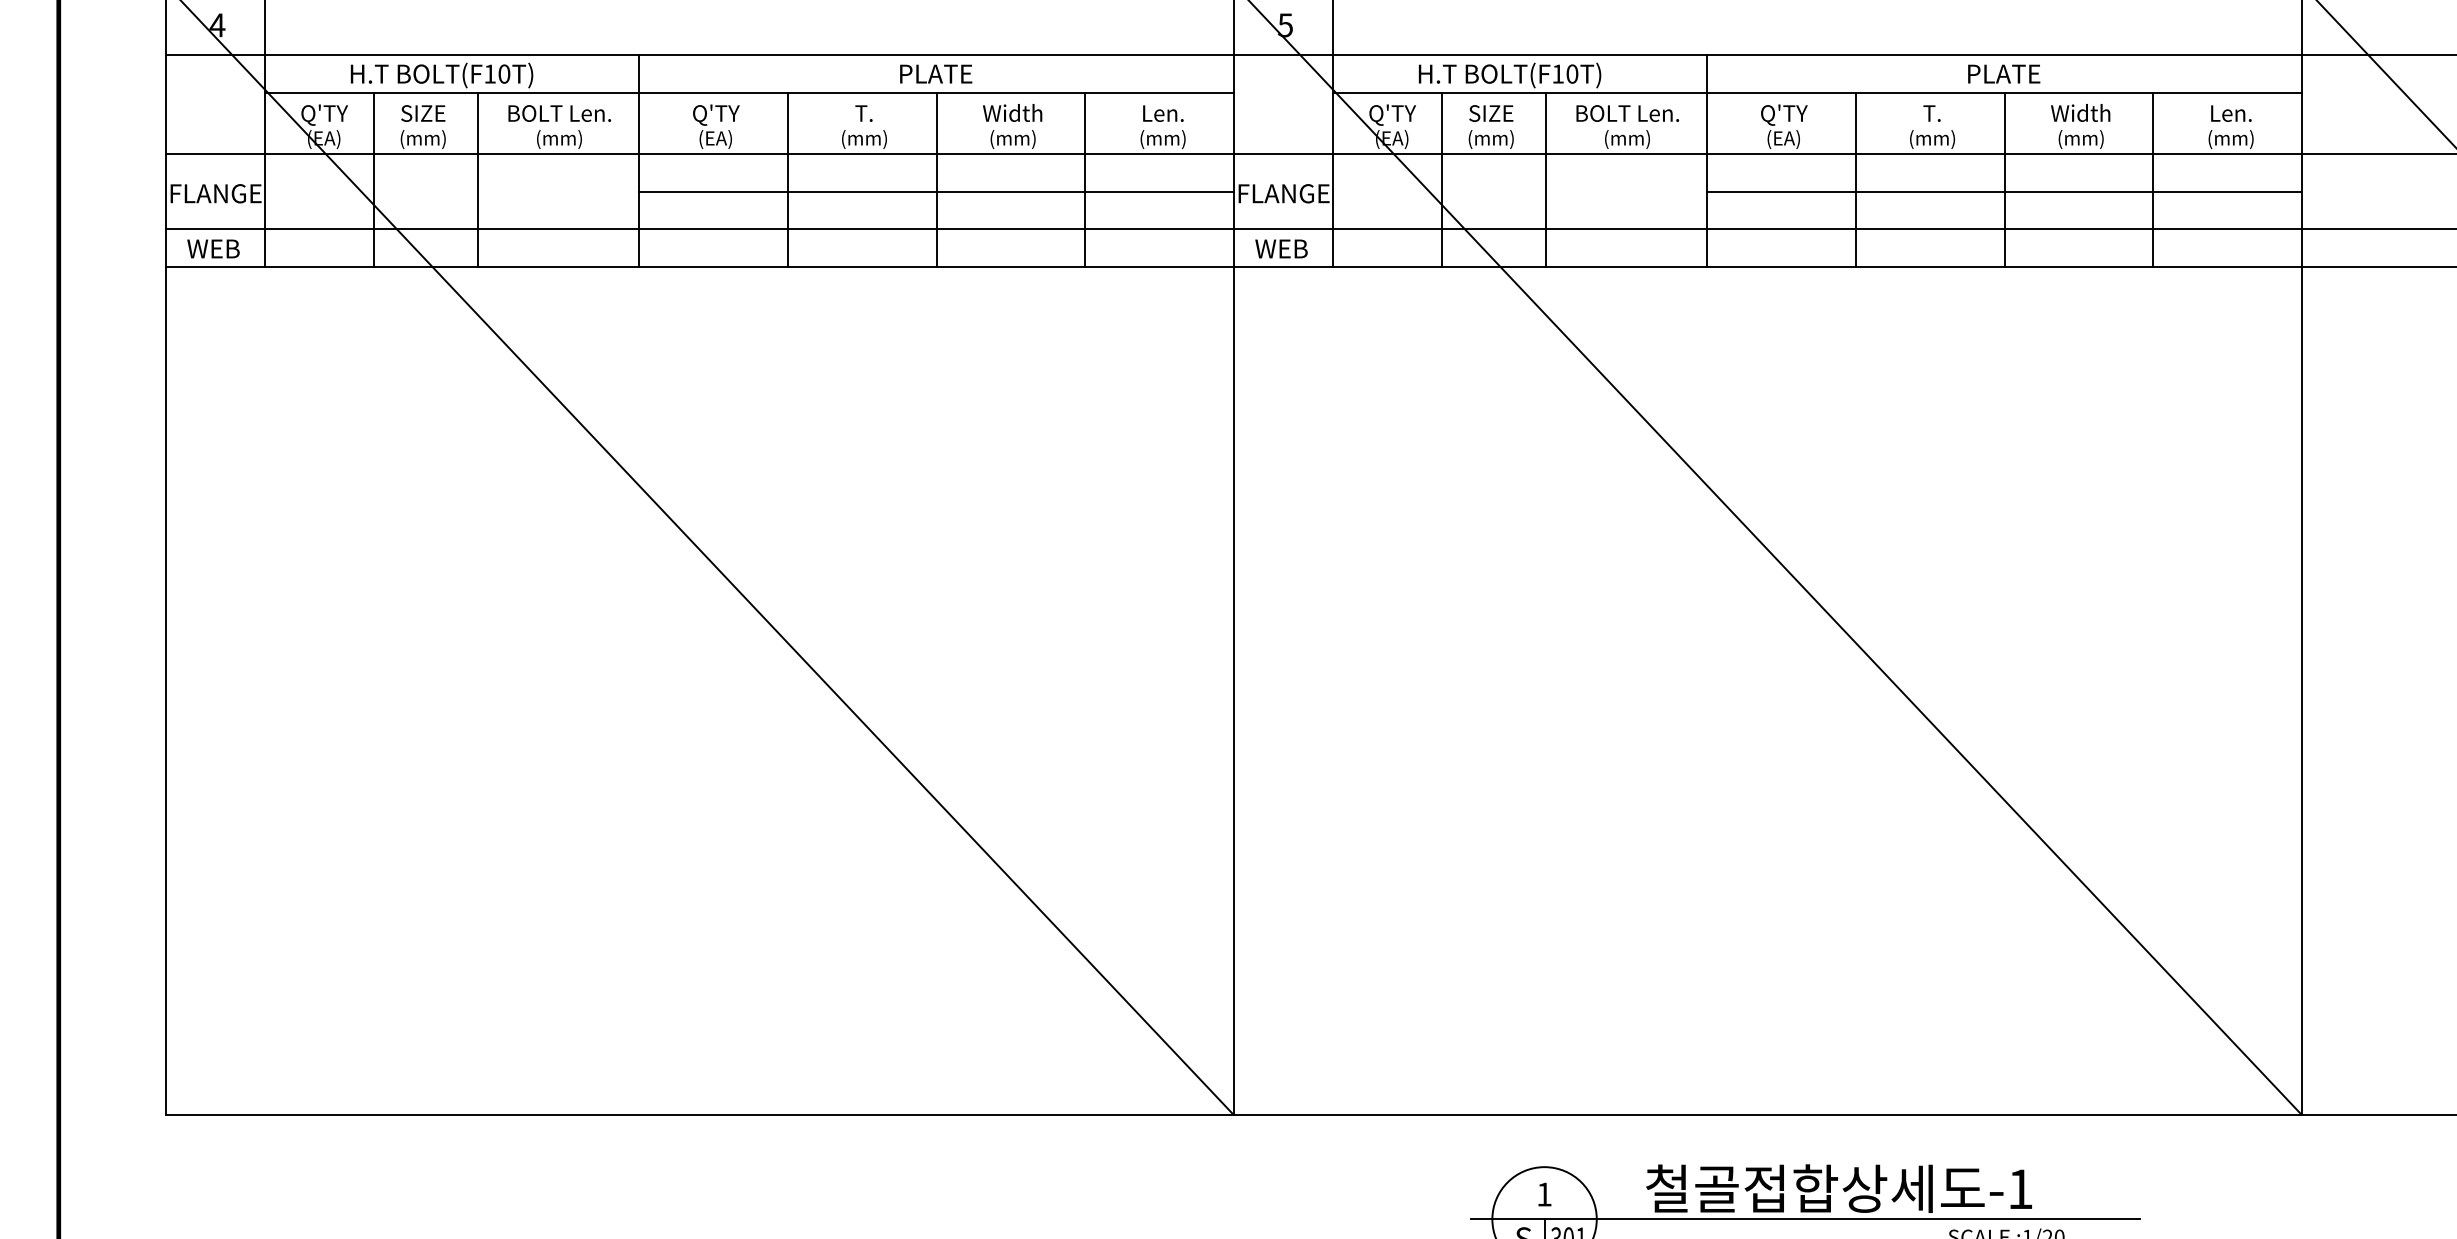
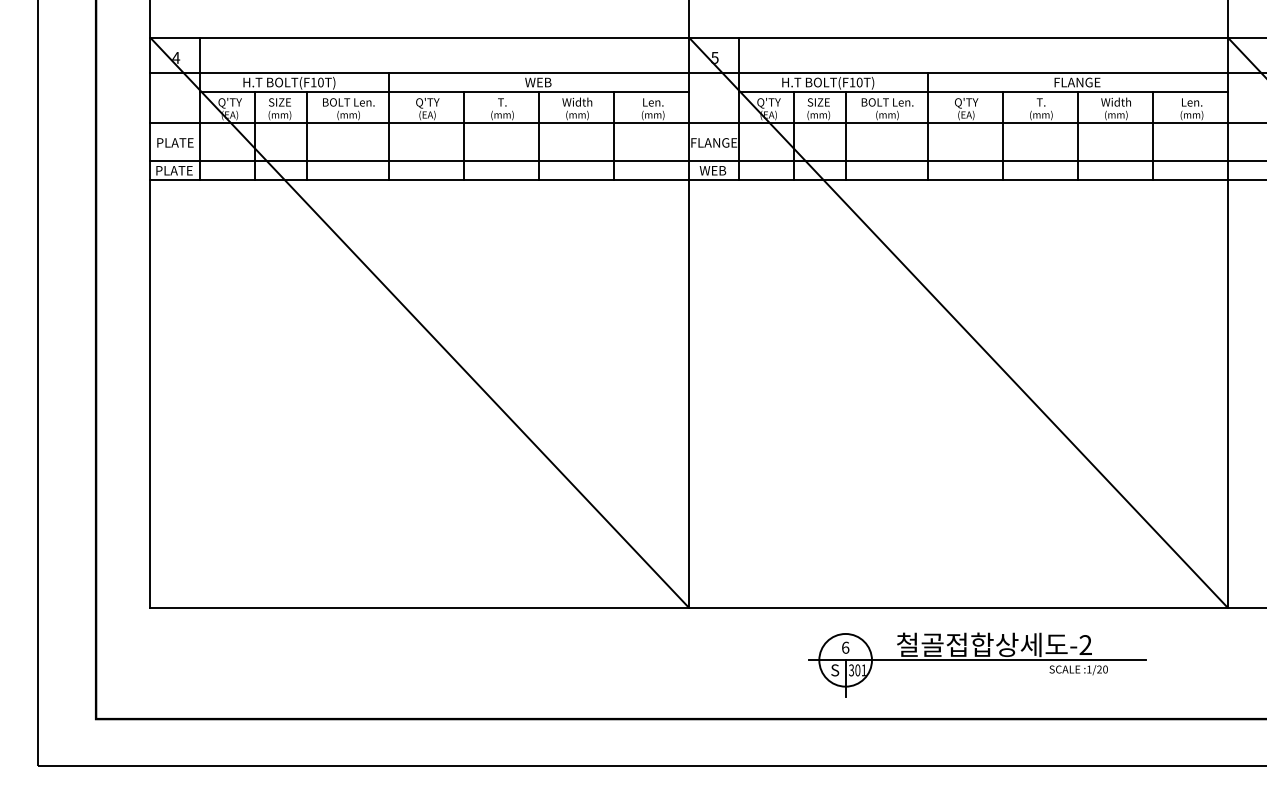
text: (935, 73) -> (538, 82), PLATE -> WEB
text: (2004, 73) -> (1077, 82), PLATE -> FLANGE
line: (935, 190) -> (538, 141), removed
line: (2004, 190) -> (1077, 141), removed
text: (216, 192) -> (175, 142), FLANGE -> PLATE
text: (214, 248) -> (174, 170), WEB -> PLATE
text: (2019, 1187) -> (1085, 644), -1 -> -2
text: (1544, 1193) -> (845, 647), 1 -> 6

